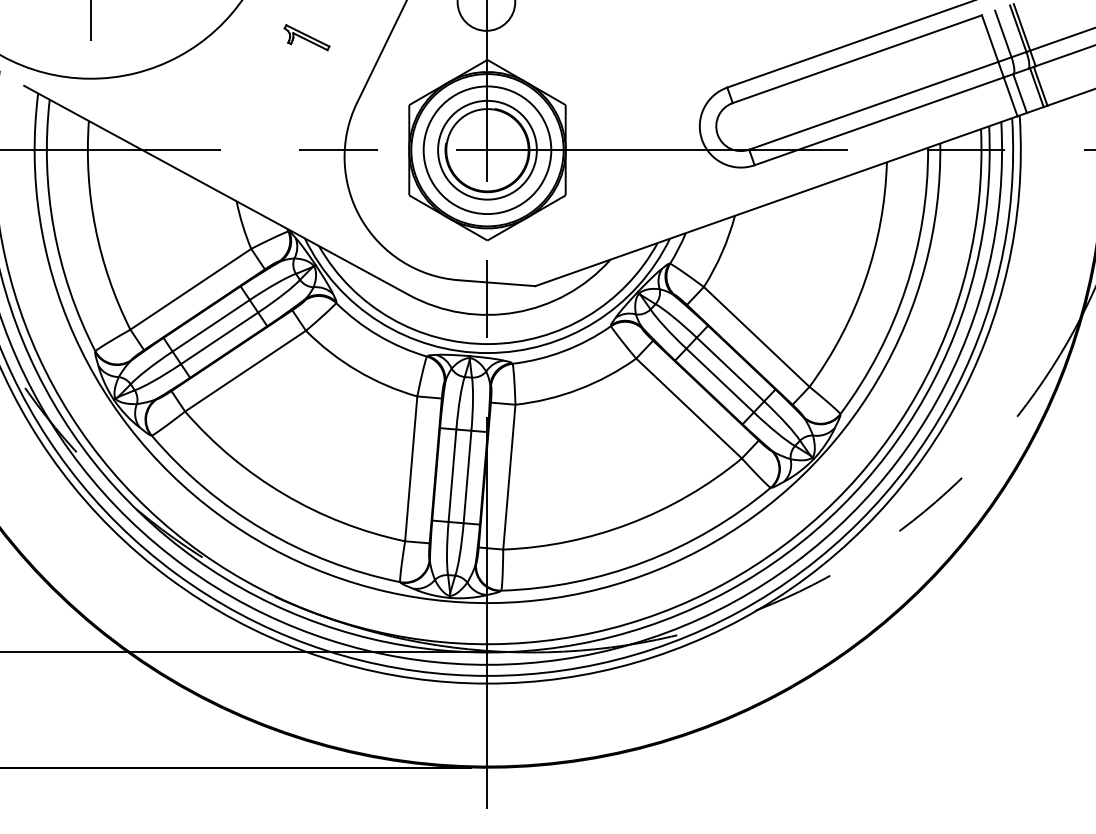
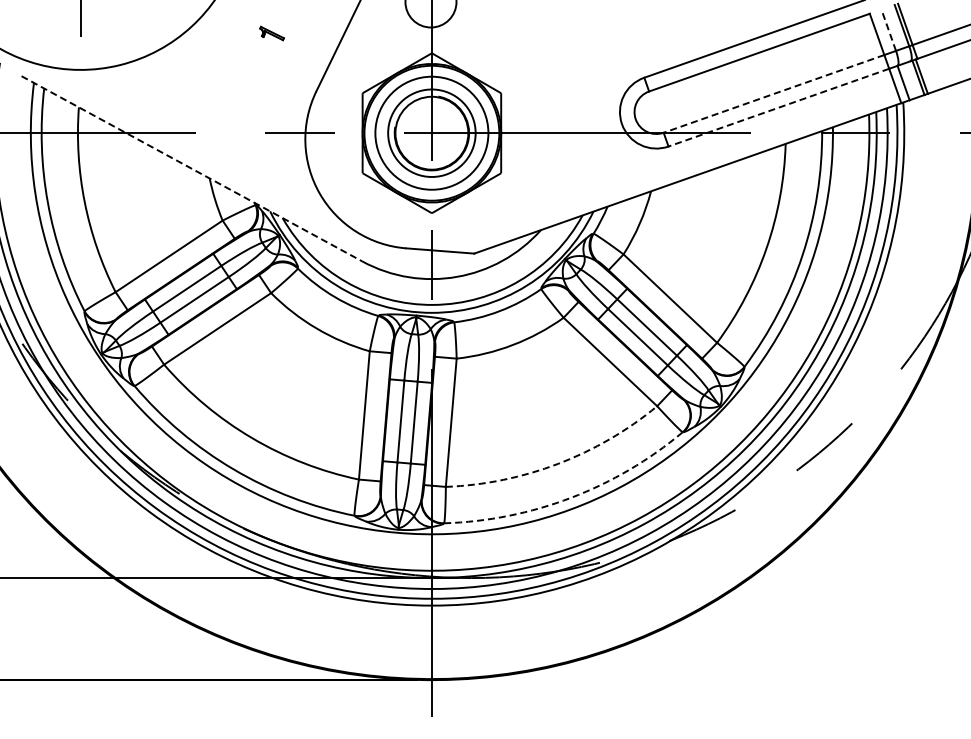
line: (1003, 34) -> (888, 30), solid -> dashed
part: (306, 37) -> (271, 33), size x0.6
line: (874, 105) -> (774, 93), solid -> dashed
line: (878, 121) -> (778, 107), solid -> dashed
line: (216, 190) -> (191, 168), solid -> dashed
arc: (630, 523) -> (558, 463), solid -> dashed
arc: (645, 561) -> (571, 497), solid -> dashed

